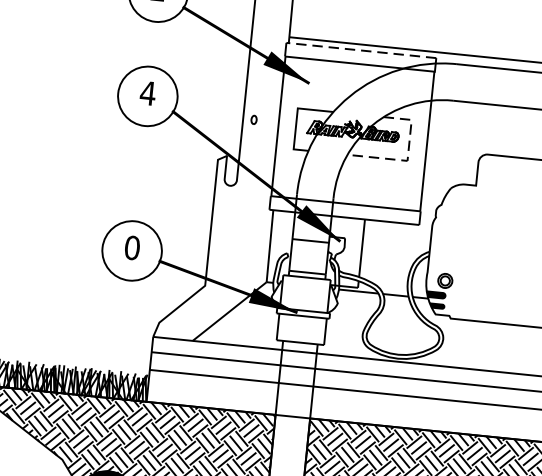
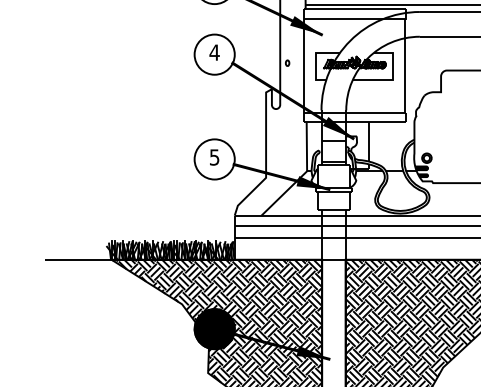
line: (360, 50) -> (354, 9), dashed -> solid
line: (408, 156) -> (393, 77), dashed -> solid
text: (132, 248) -> (214, 157), 0 -> 5

